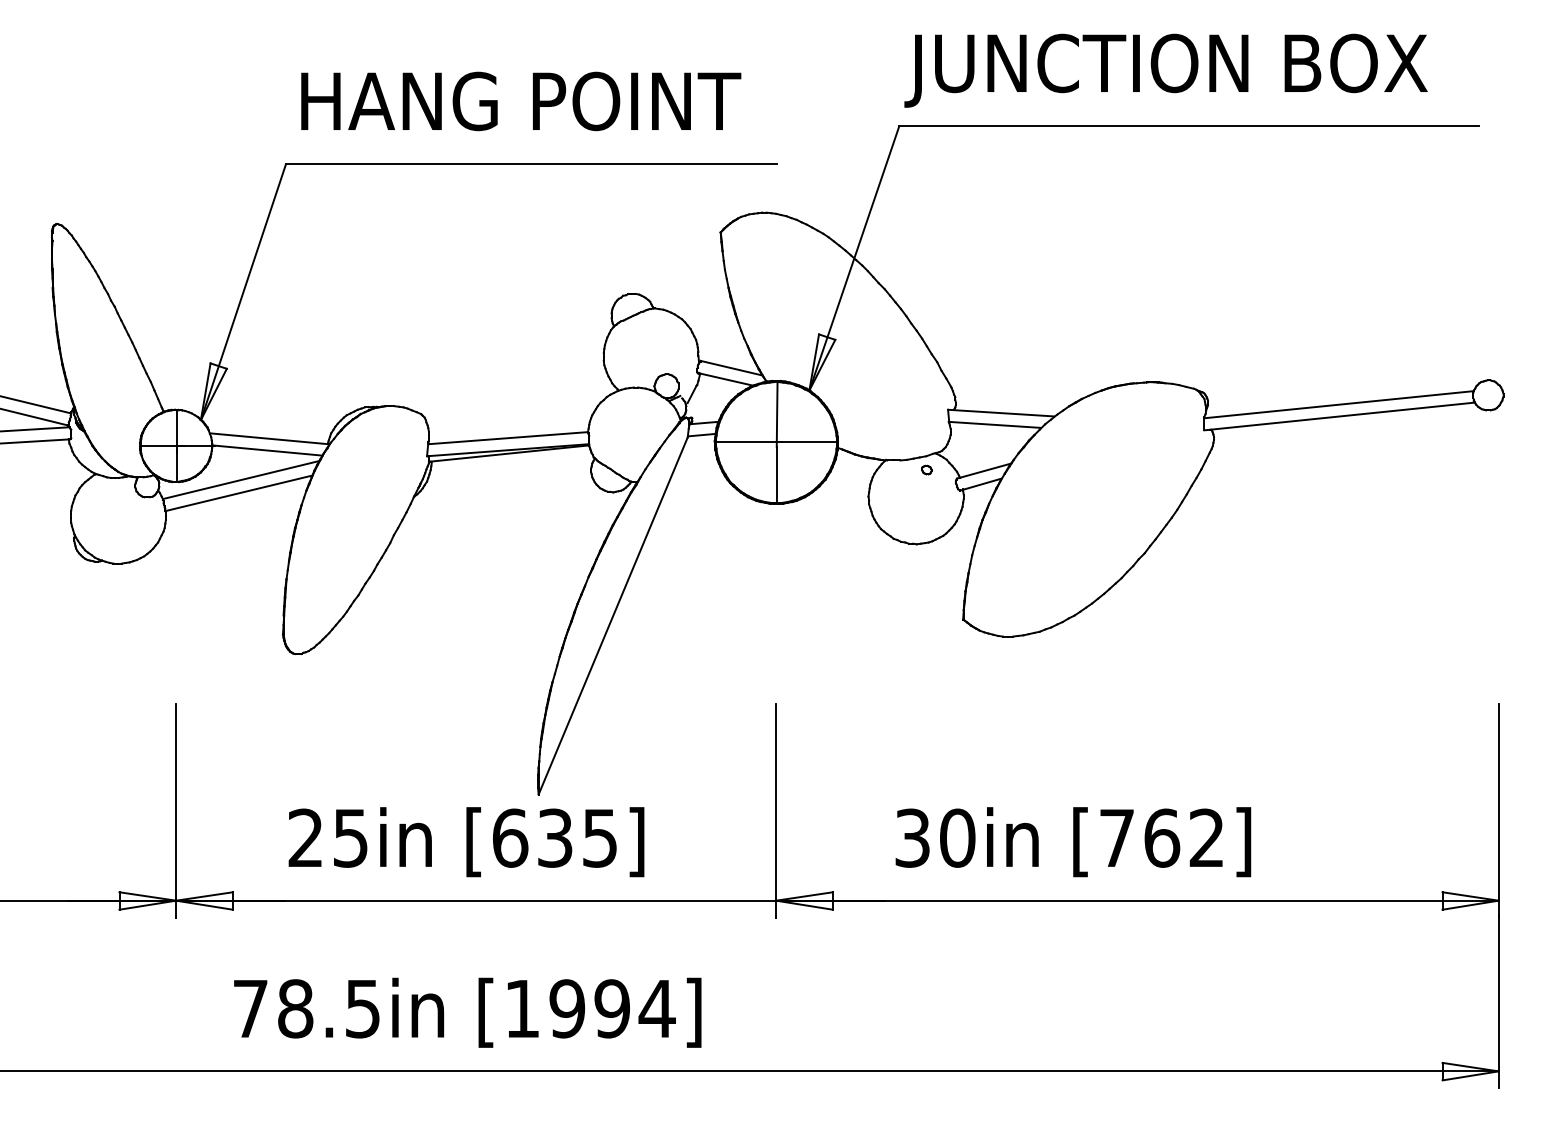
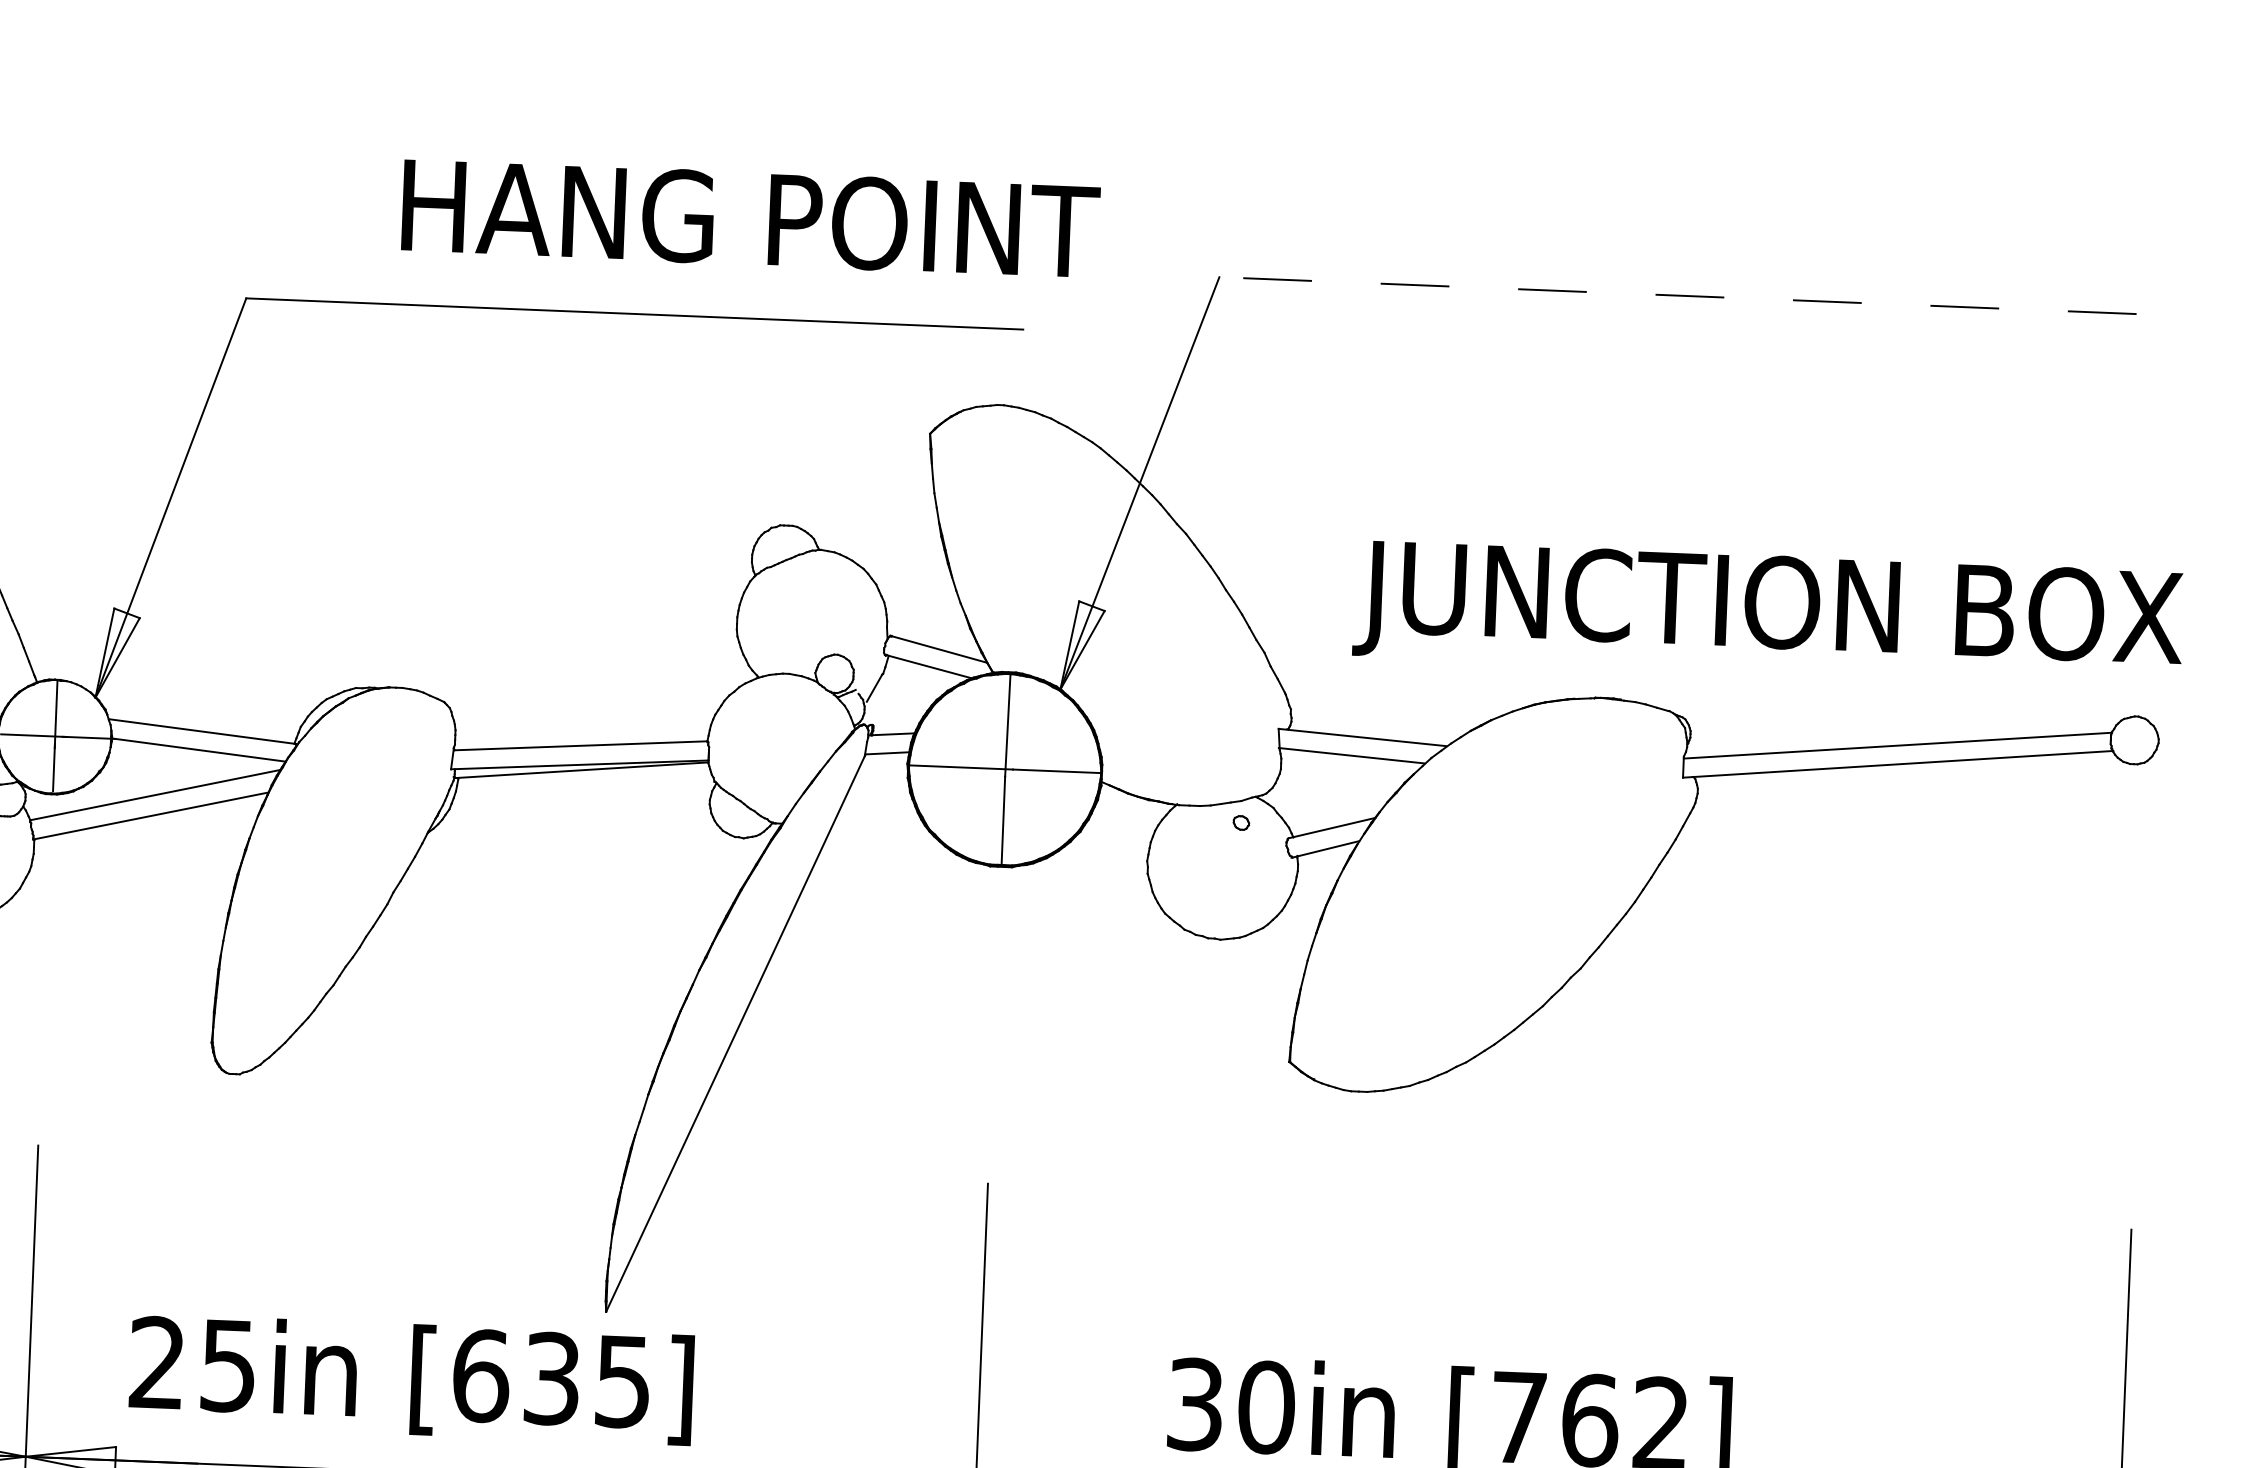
text: (1165, 70) -> (1767, 613), moved
text: (521, 101) -> (751, 218), moved
line: (1189, 126) -> (1678, 295), solid -> dashed
text: (466, 842) -> (411, 1379), moved

